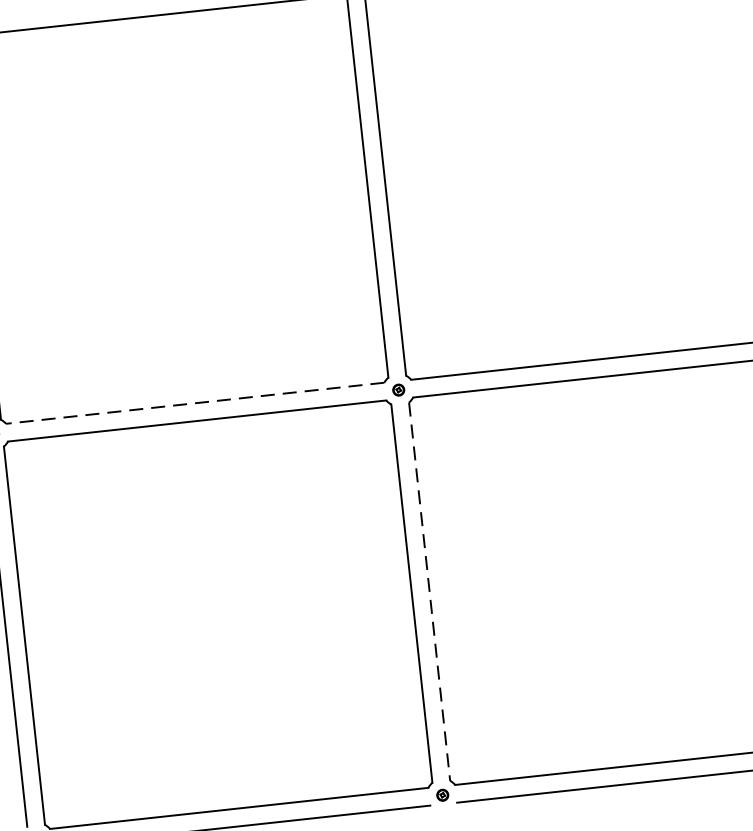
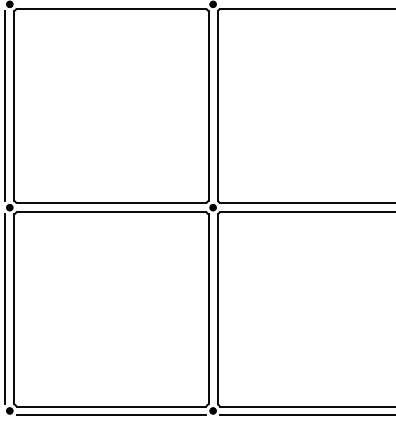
line: (195, 403) -> (111, 203), dashed -> solid
line: (429, 592) -> (217, 309), dashed -> solid

